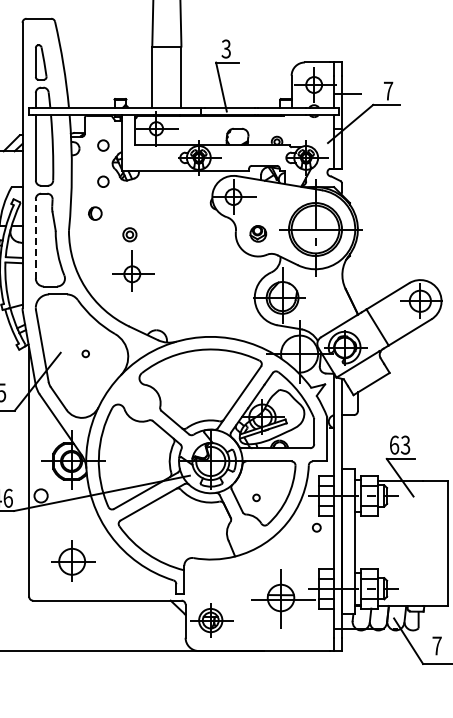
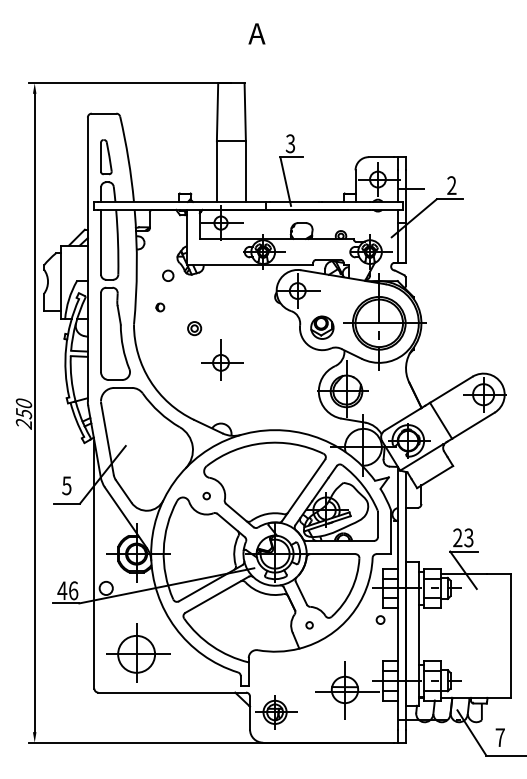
text: (388, 90) -> (451, 185), 7 -> 2
circle: (103, 145) -> (168, 239), removed
part: (95, 213) -> (160, 307), size x0.62
part: (258, 233) -> (322, 327), size x1.43
line: (36, 238) -> (101, 332), dashed -> solid
part: (133, 270) -> (222, 359), moved
circle: (85, 353) -> (206, 495), moved
text: (394, 444) -> (457, 537), 63 -> 23
circle: (256, 498) -> (309, 625), moved
part: (73, 560) -> (138, 652), size x1.43

